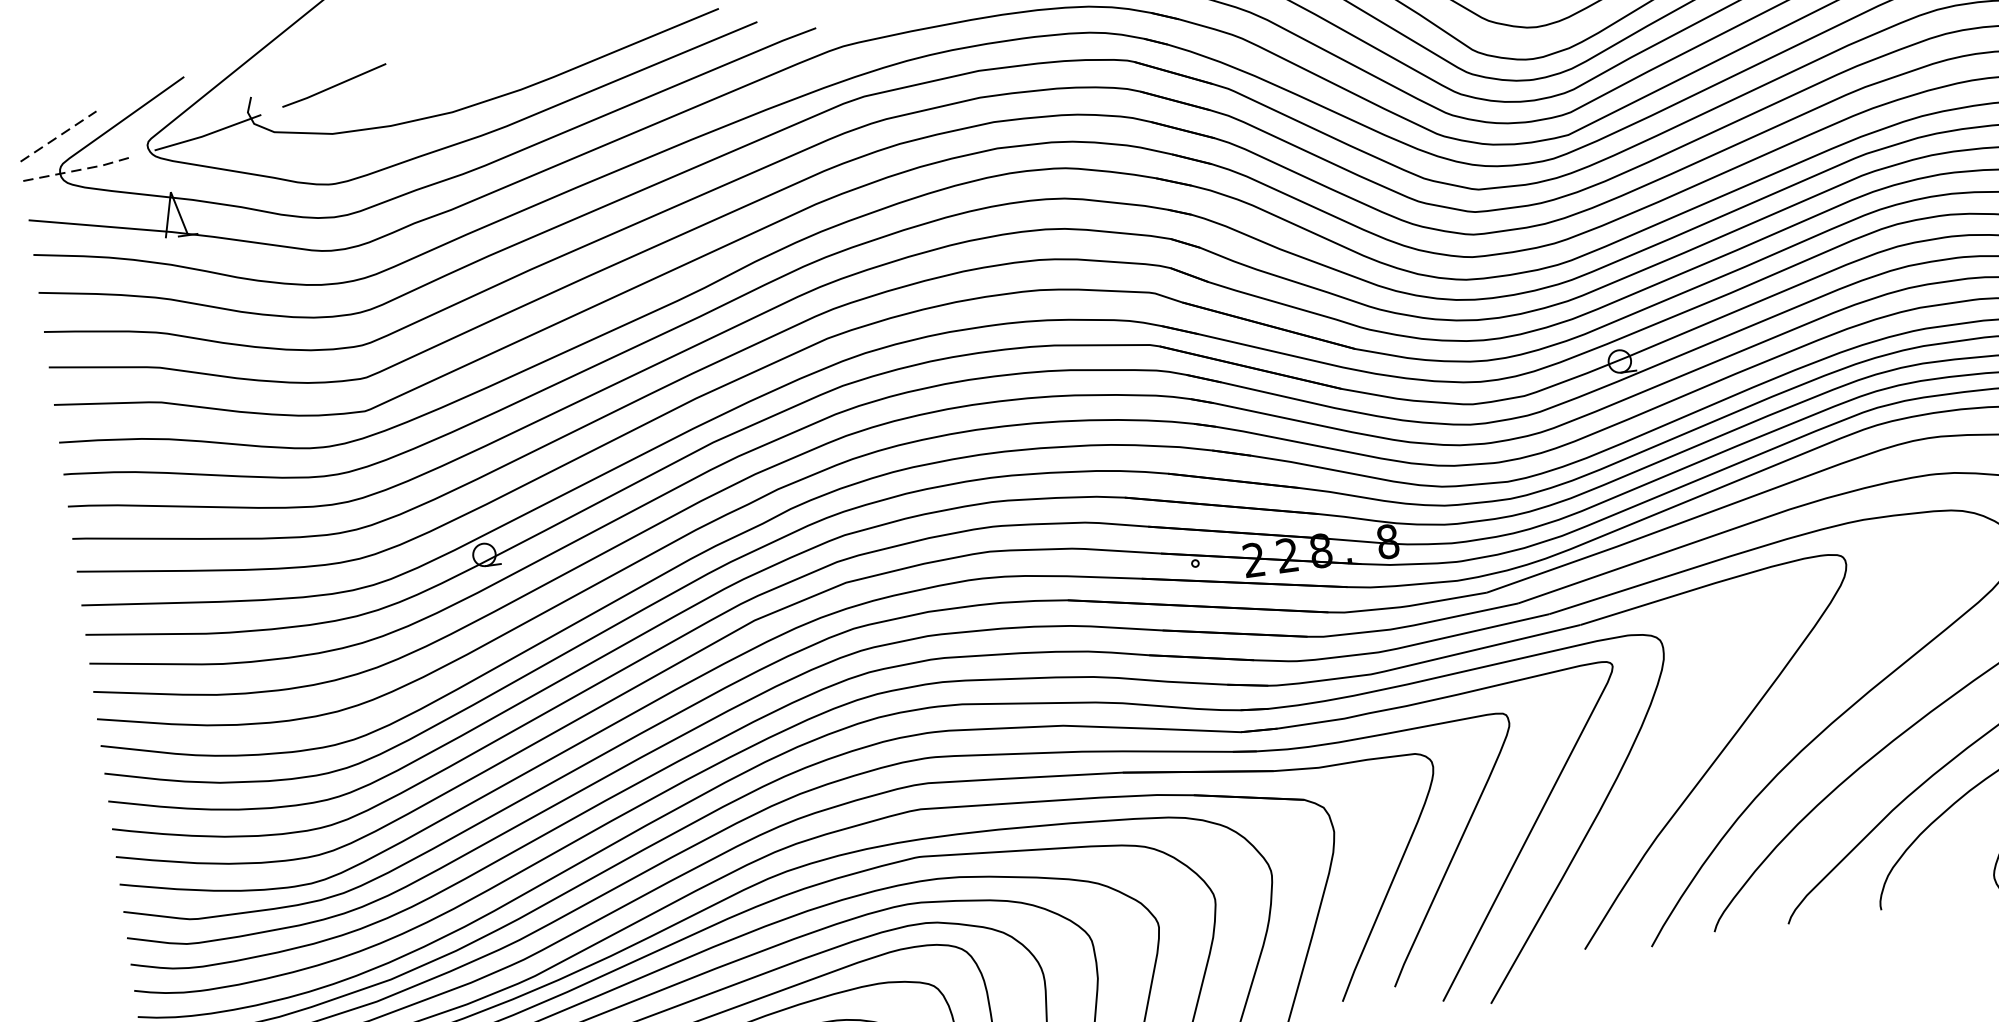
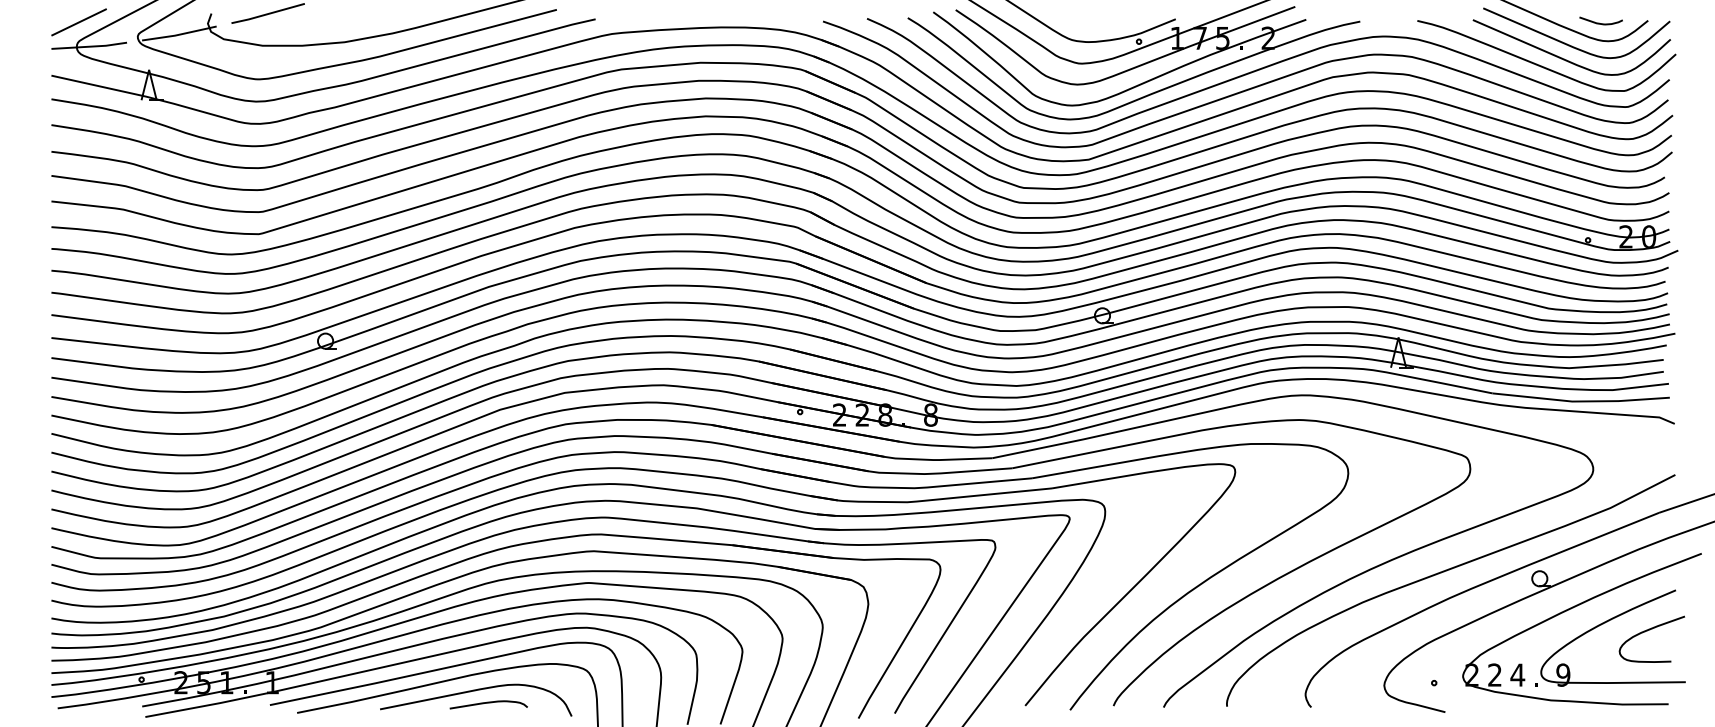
line: (59, 136) -> (79, 22), dashed -> solid
line: (80, 169) -> (90, 46), dashed -> solid

